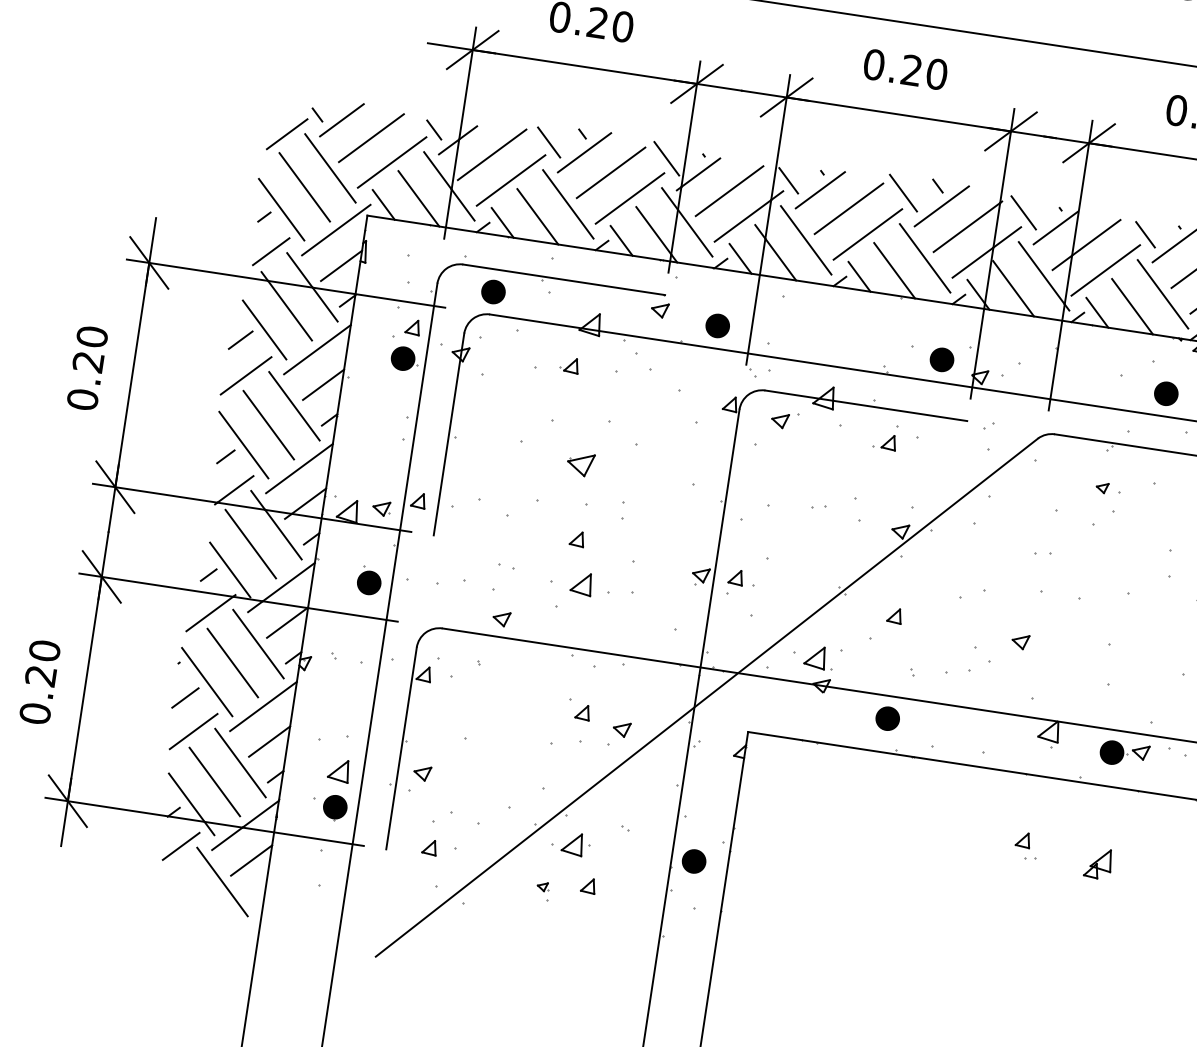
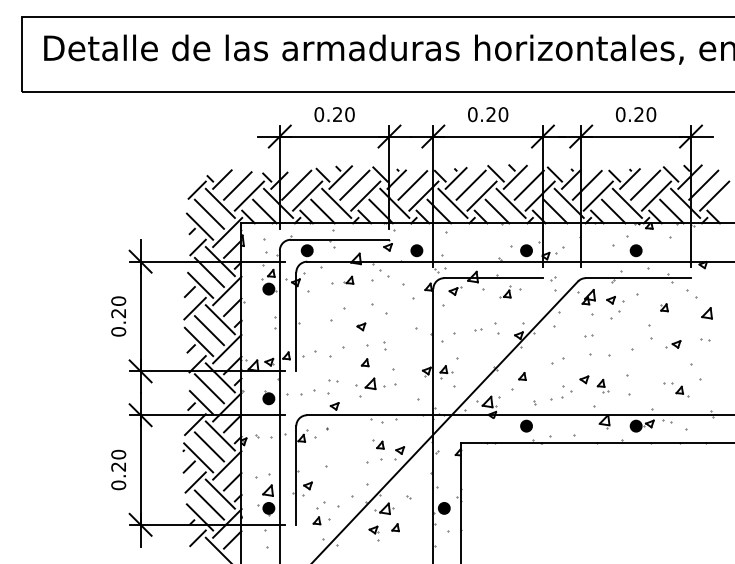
part: (581, 463) -> (361, 326), size x0.62
part: (1108, 489) -> (615, 300), size x1.43
part: (1025, 844) -> (602, 385), moved
part: (1097, 864) -> (588, 297), moved
part: (541, 890) -> (373, 533), size x1.67

